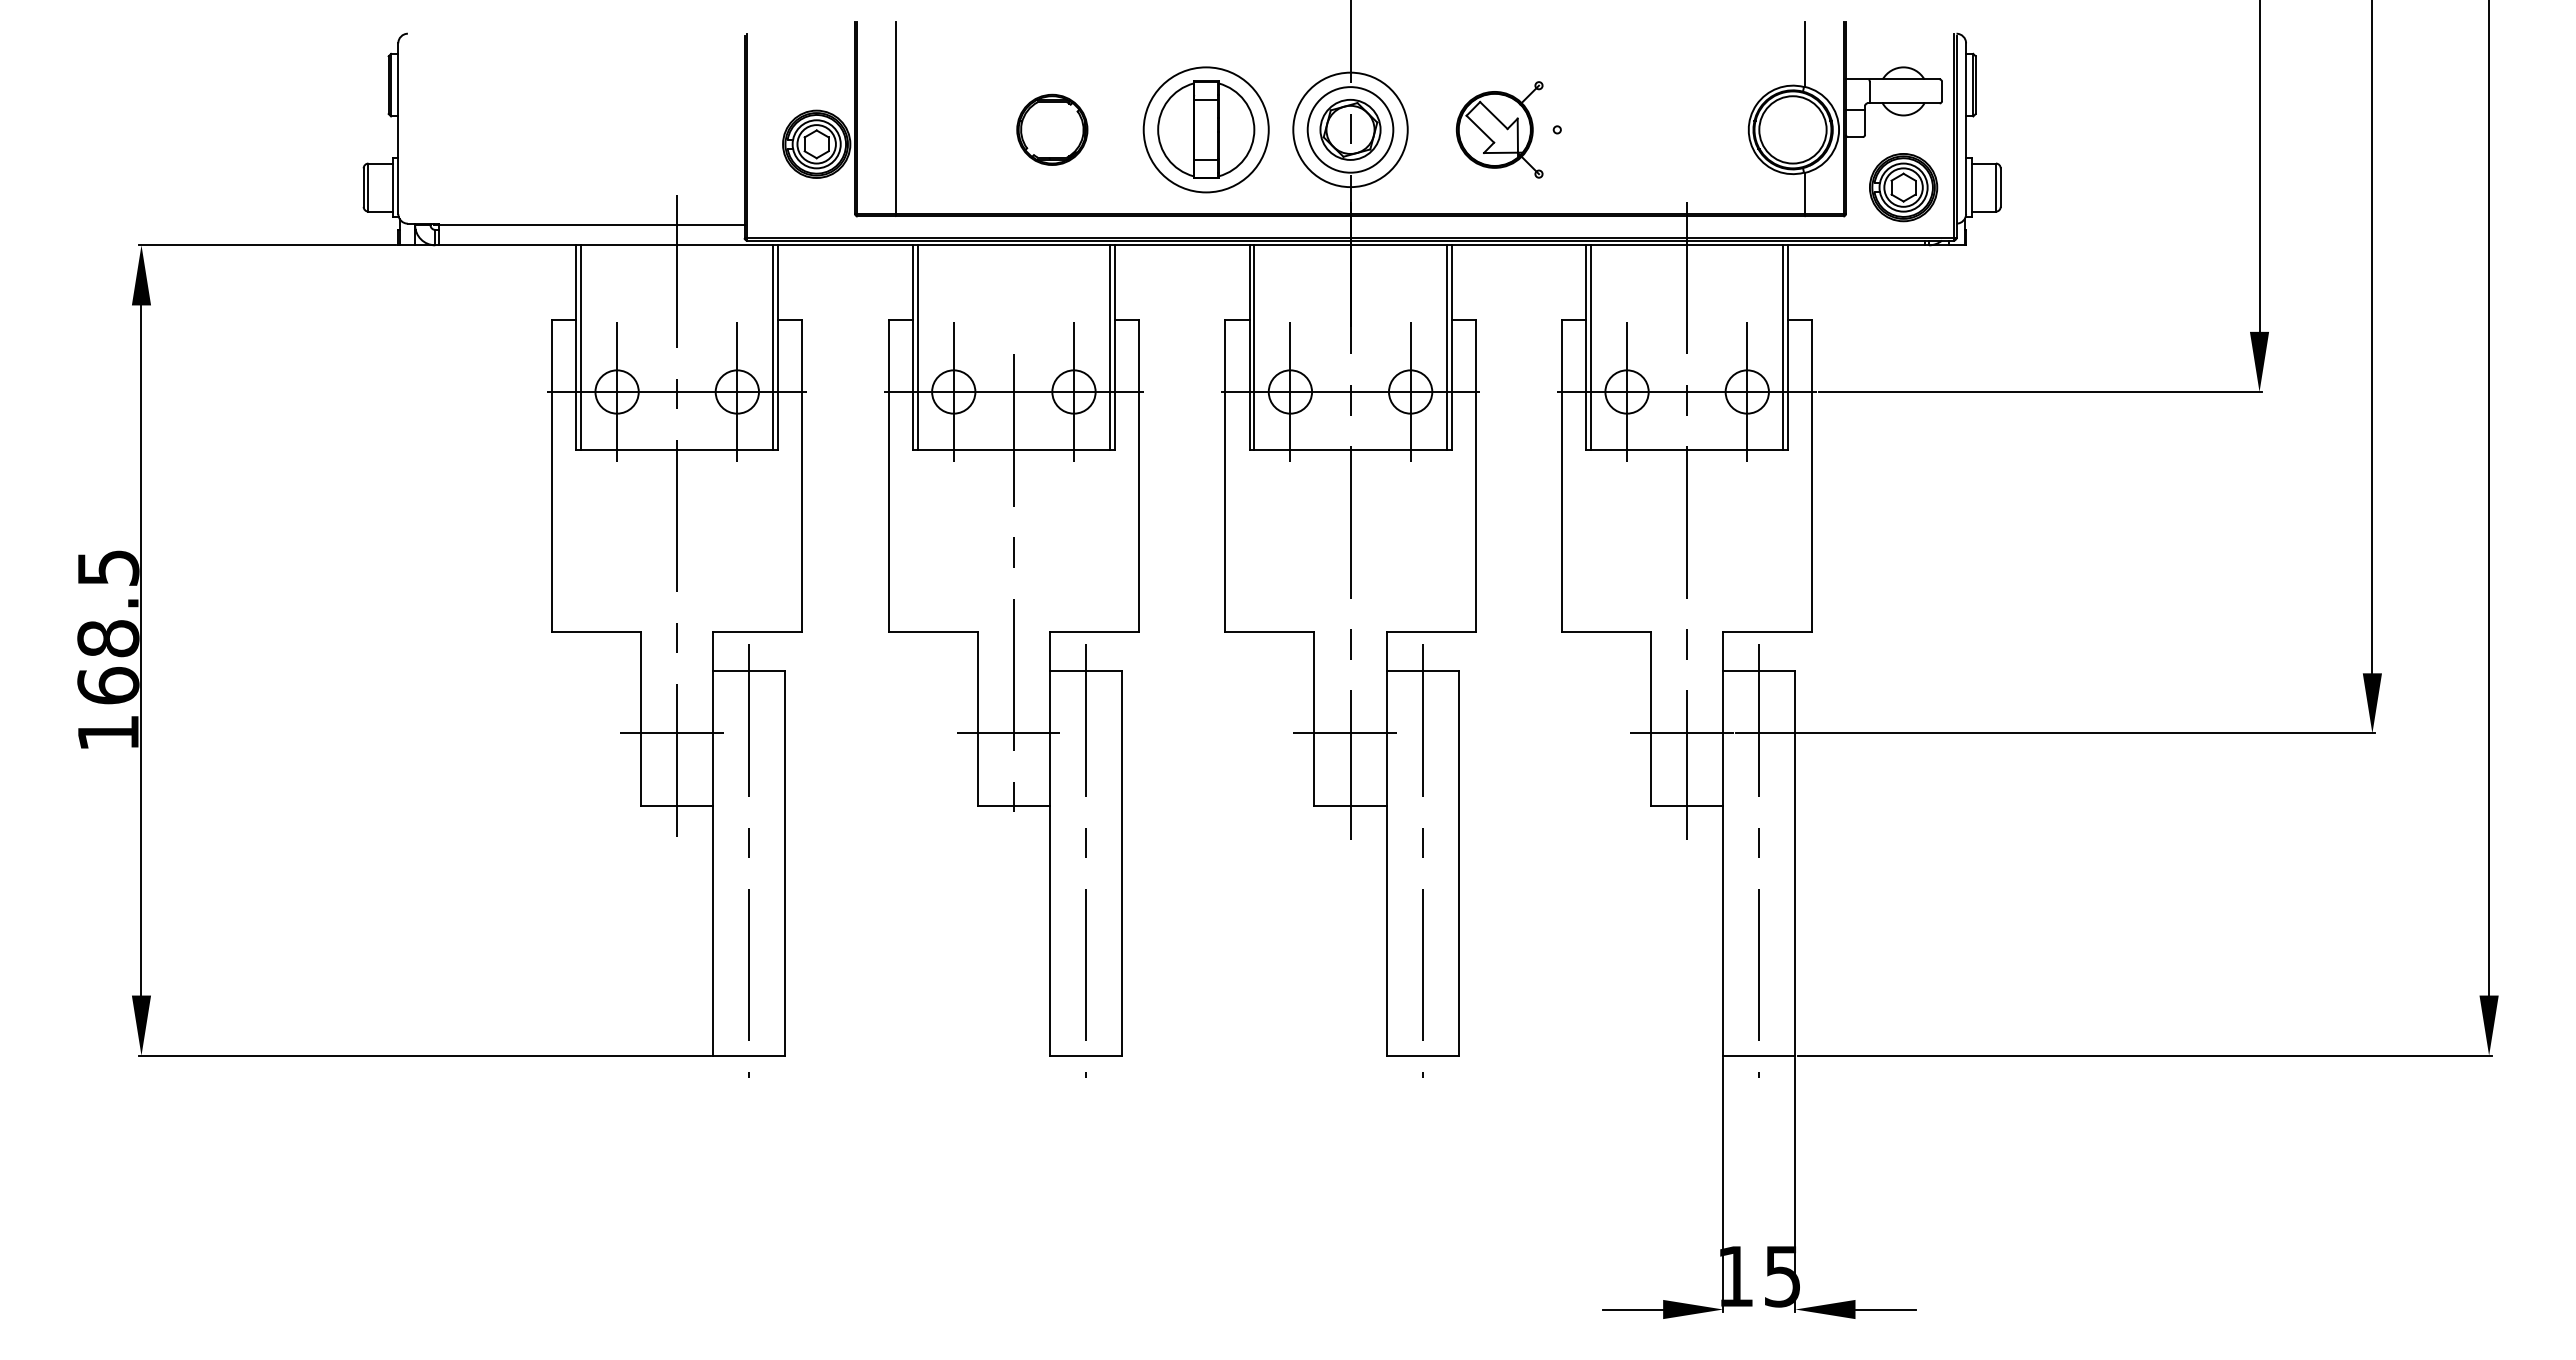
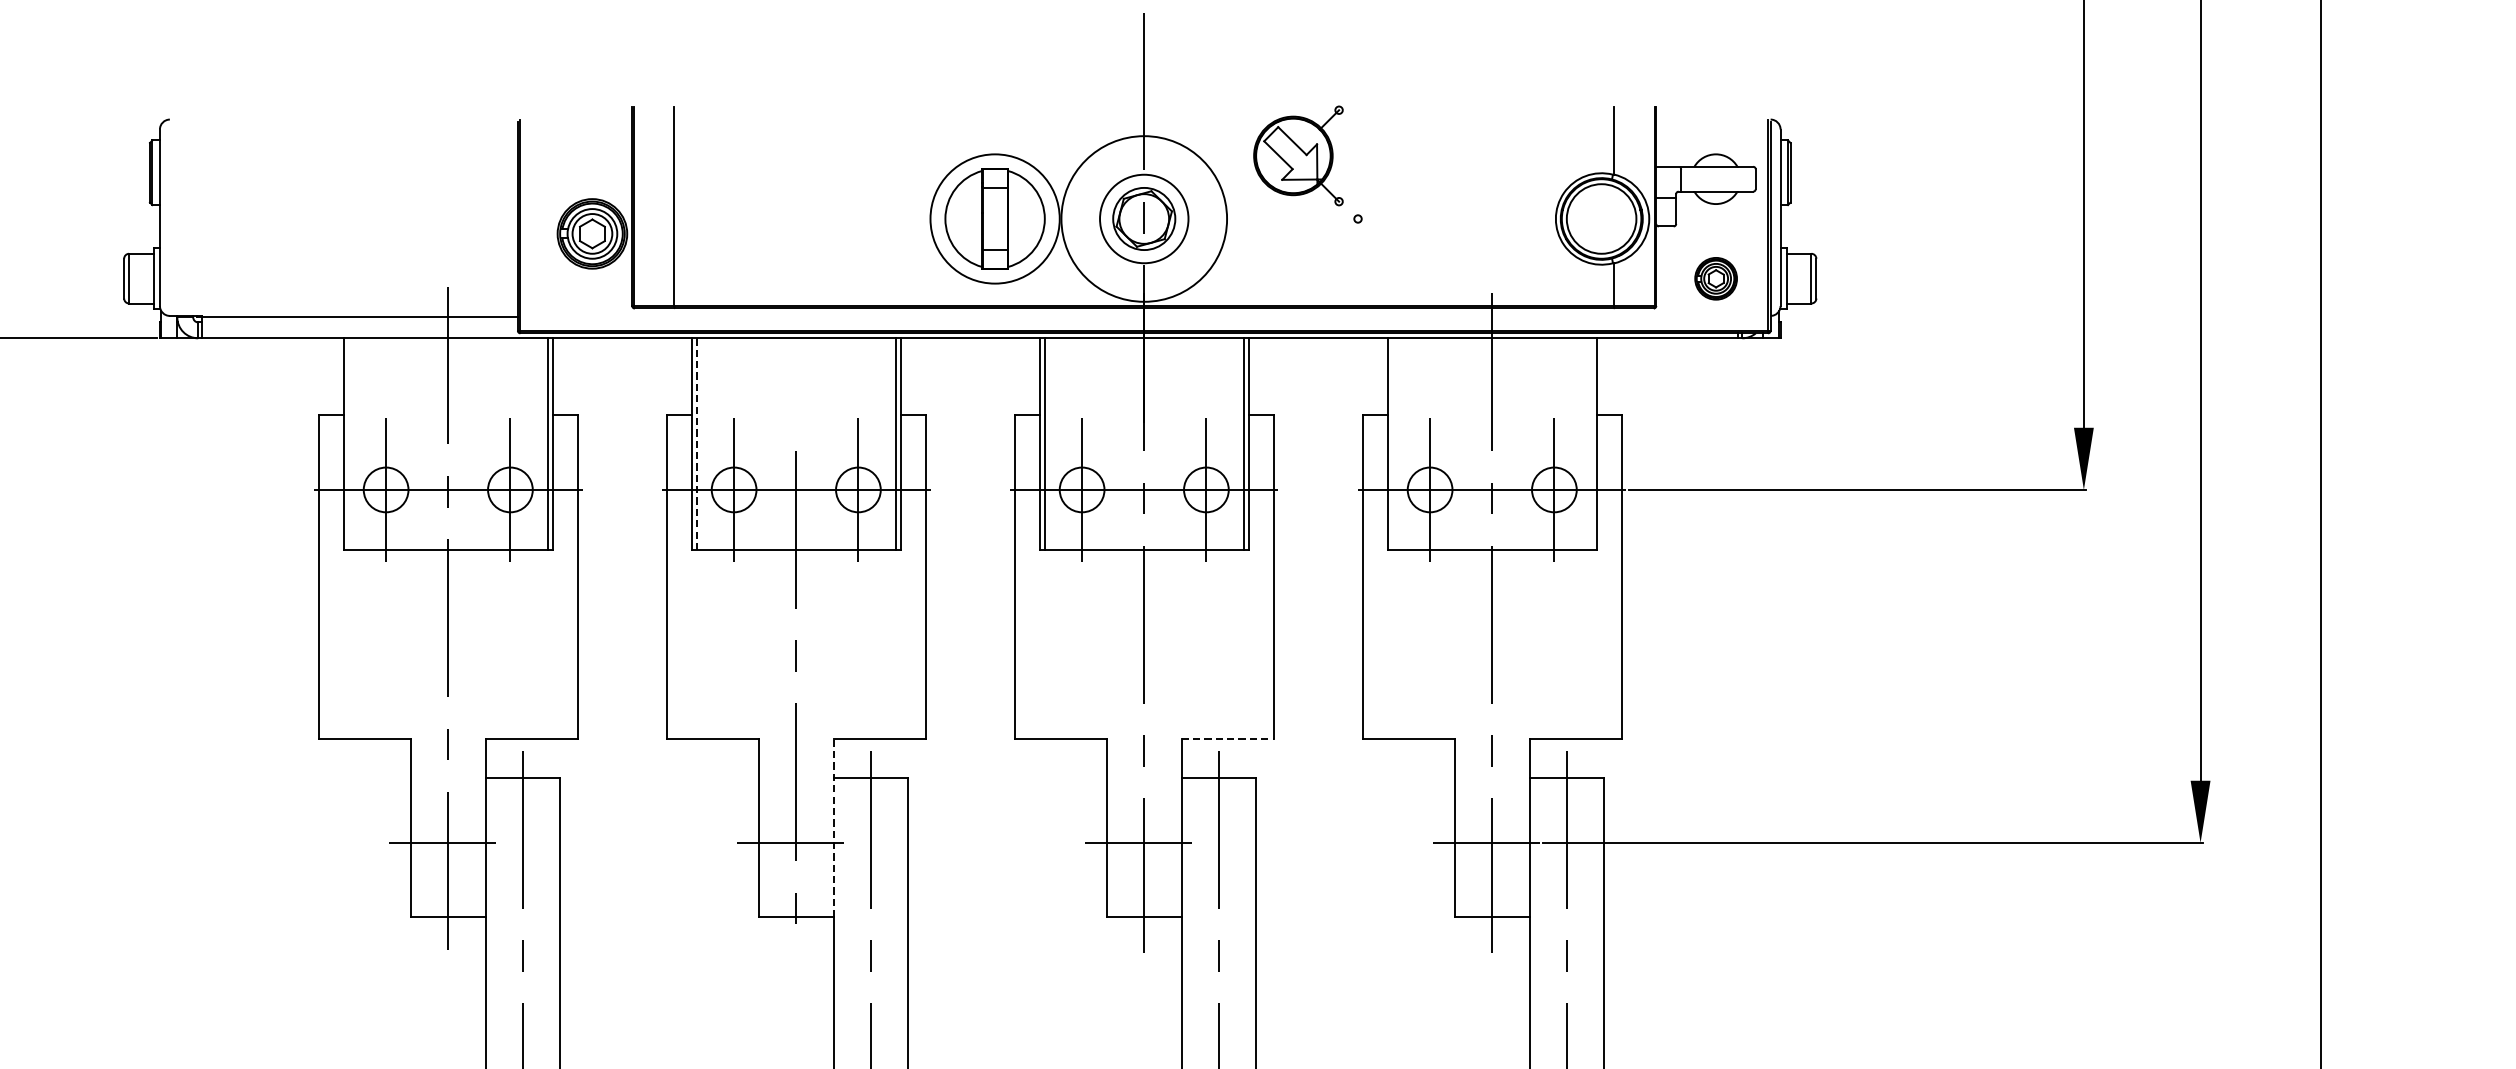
part: (1052, 129) -> (836, 218), removed
circle: (1350, 129) -> (1144, 218), size x1.4
part: (1499, 129) -> (1298, 155), moved
part: (1903, 187) -> (1715, 278), size x0.6
line: (581, 347) -> (349, 443), removed
line: (1590, 347) -> (1392, 443), removed
line: (1783, 347) -> (1591, 443), removed
line: (917, 348) -> (696, 444), solid -> dashed
line: (1431, 632) -> (1227, 738), solid -> dashed
line: (1049, 719) -> (833, 828), solid -> dashed

